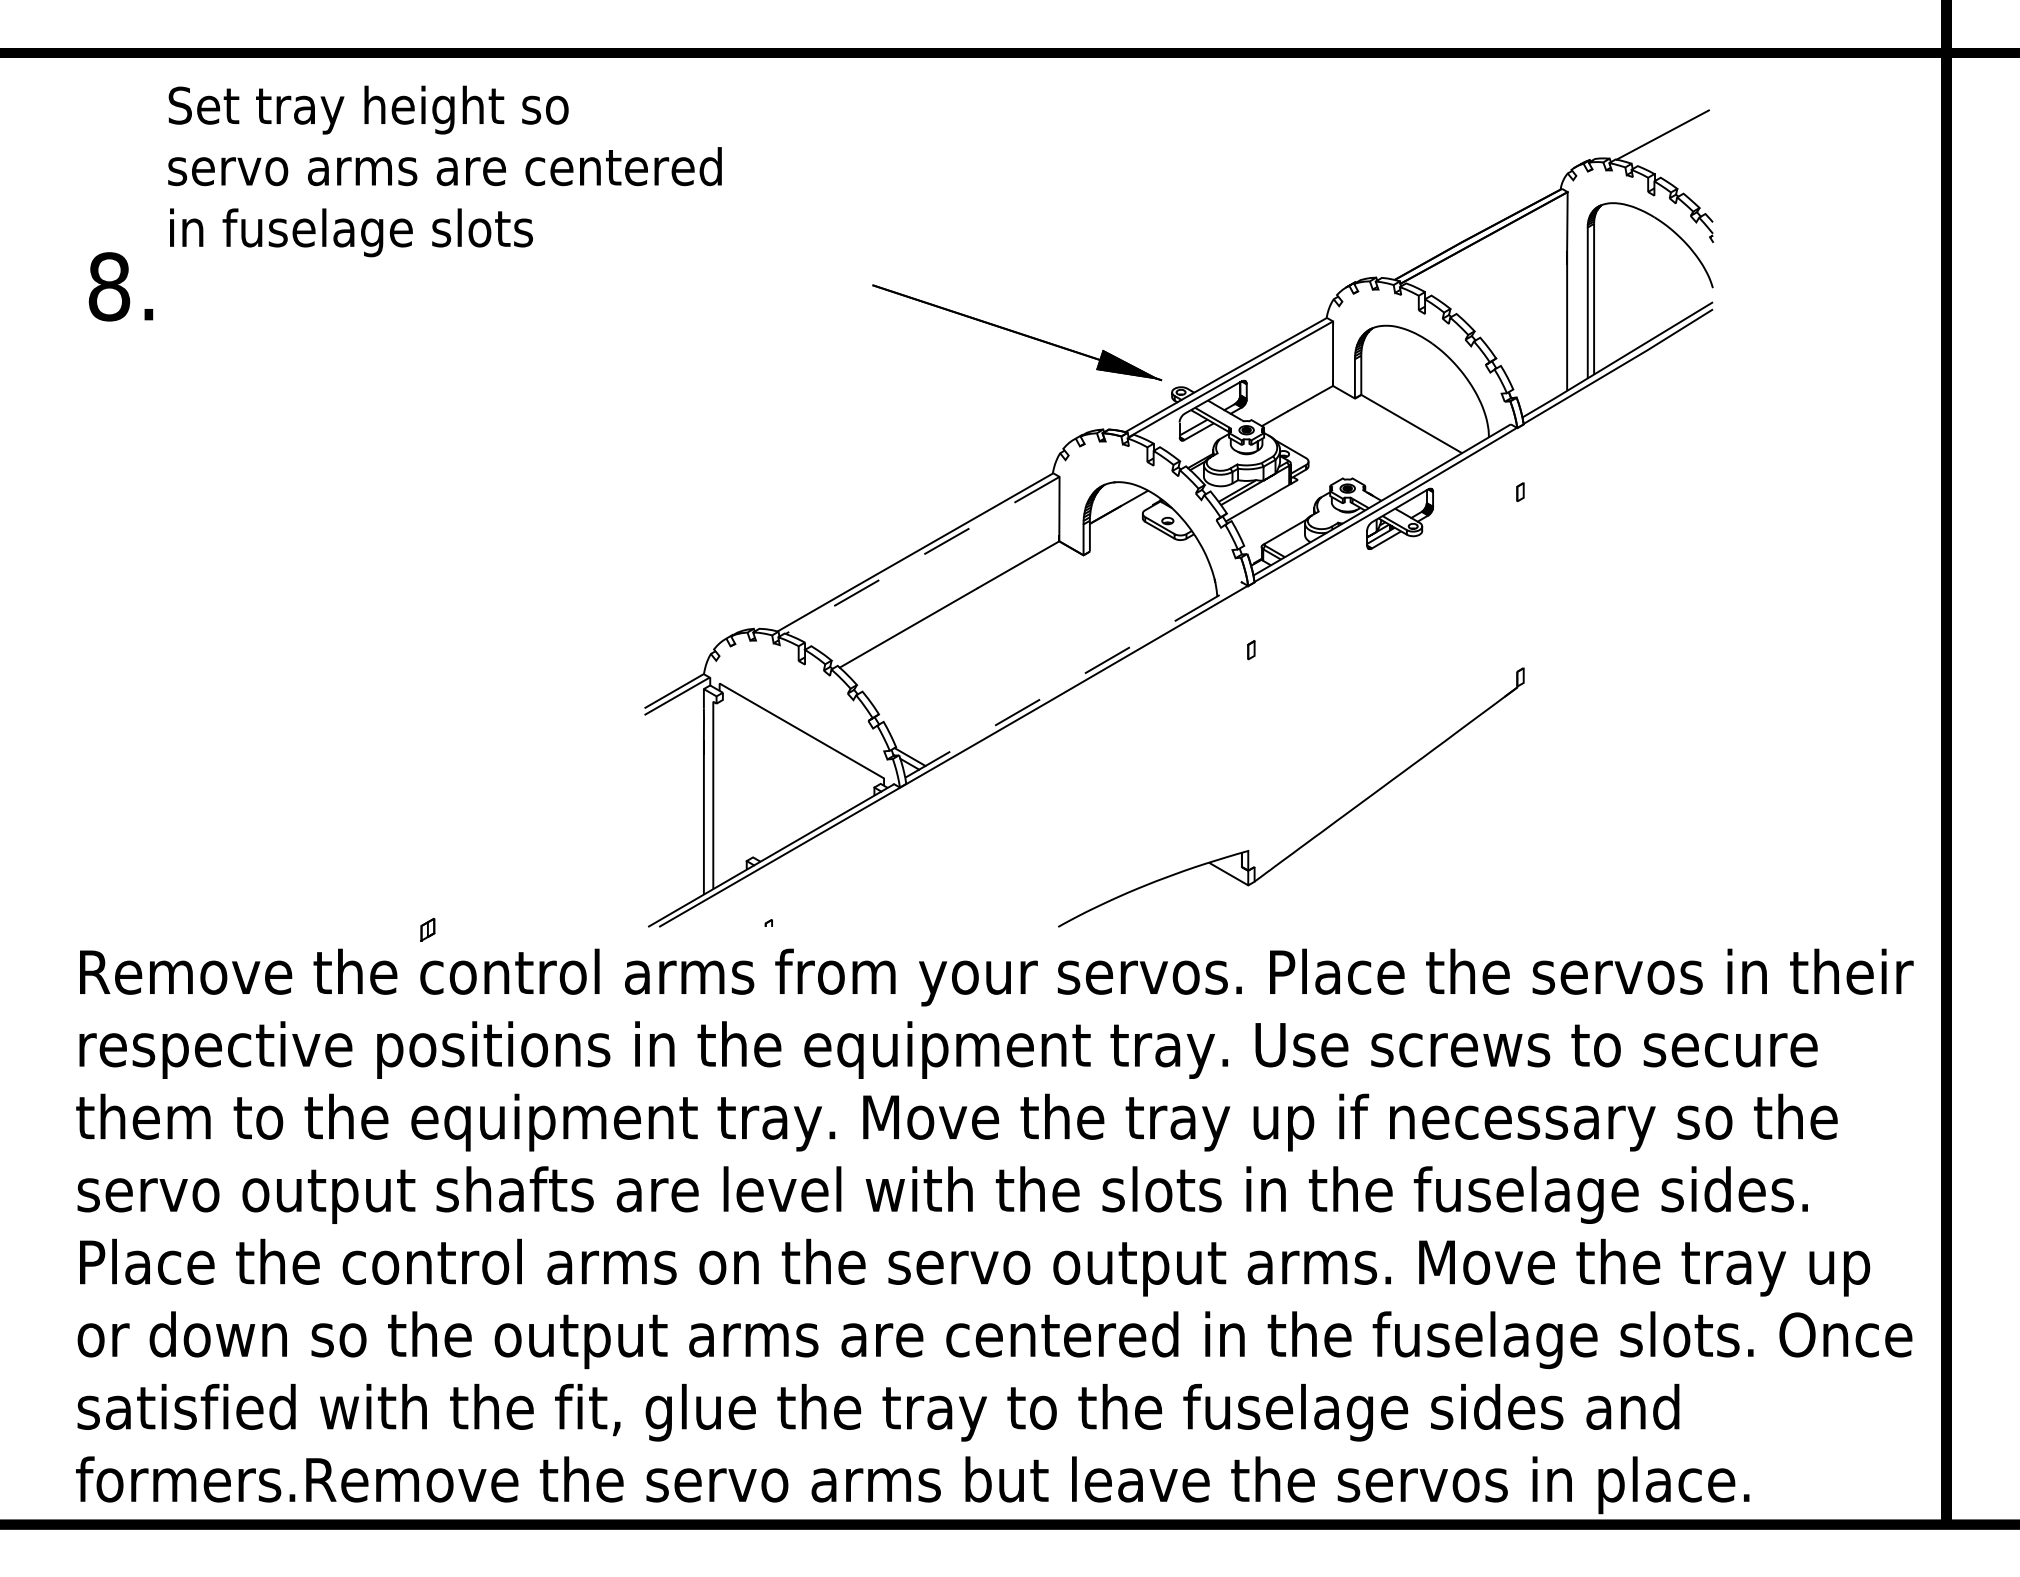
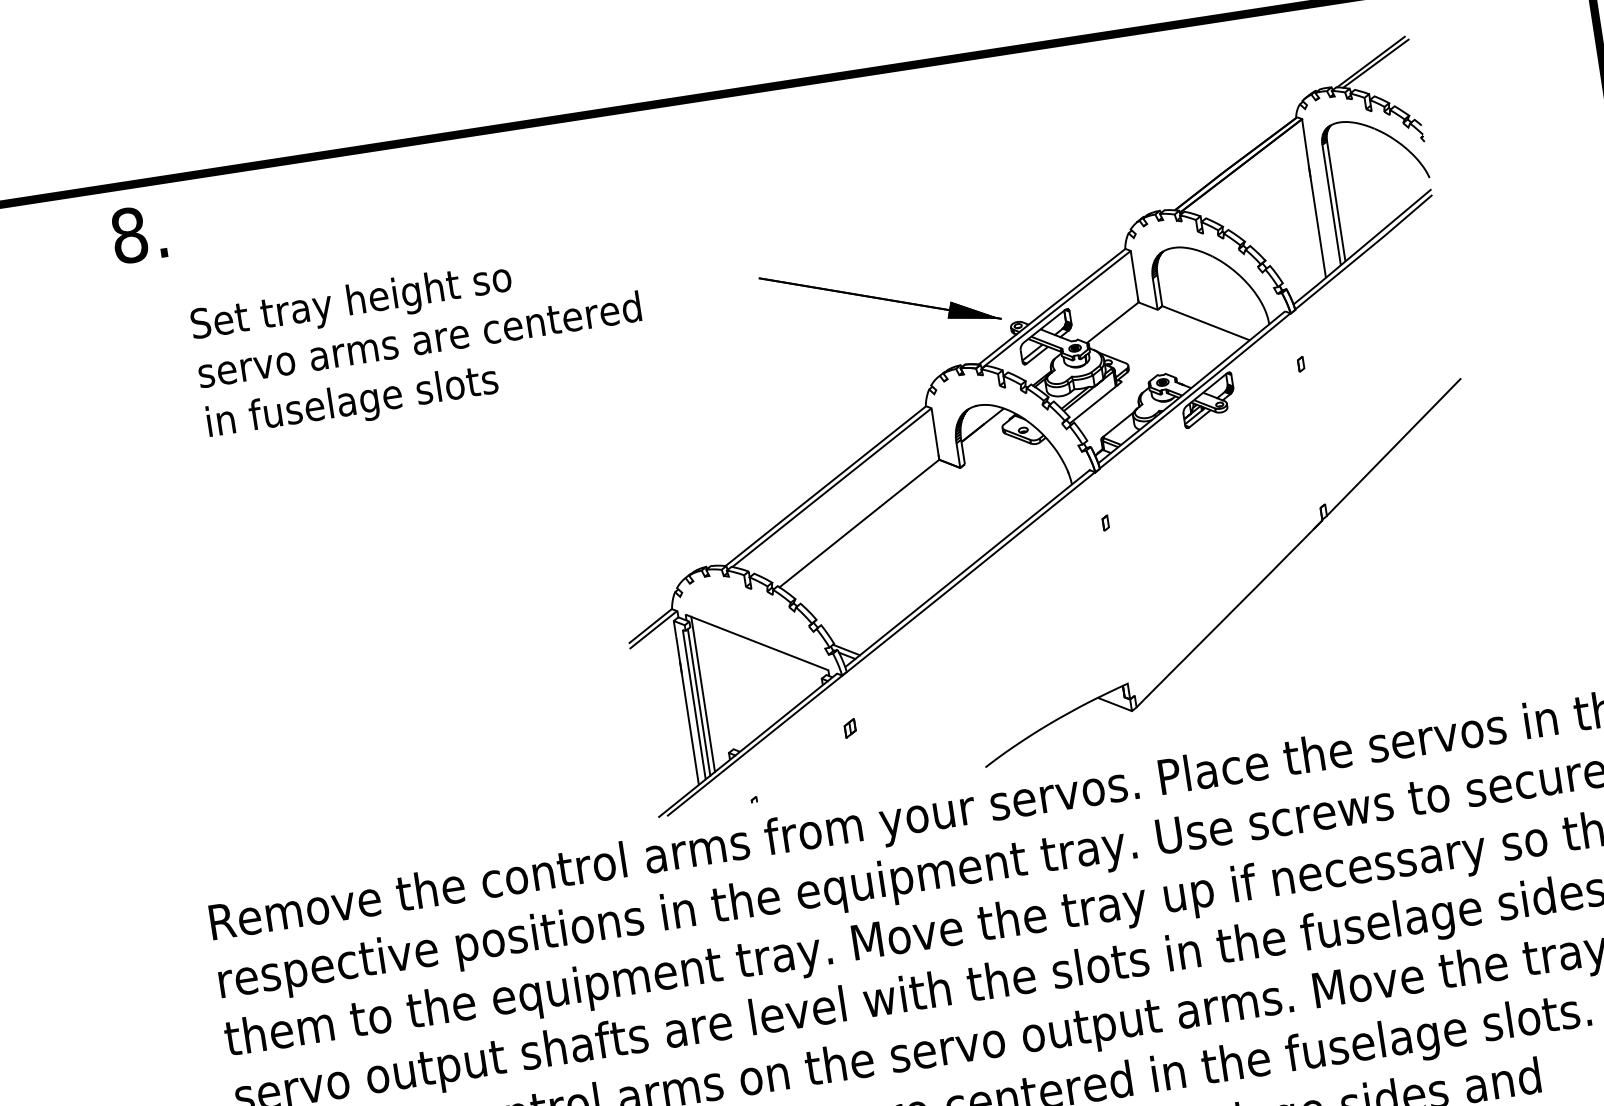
line: (1668, 137) -> (1375, 63), added
text: (444, 171) -> (419, 343), moved
text: (120, 286) -> (138, 233), moved
line: (921, 555) -> (831, 487), dashed -> solid
line: (1618, 611) -> (1393, 447), added
line: (1073, 679) -> (967, 568), dashed -> solid
line: (726, 784) -> (703, 694), added
line: (719, 793) -> (698, 702), added
part: (427, 929) -> (849, 728), moved

